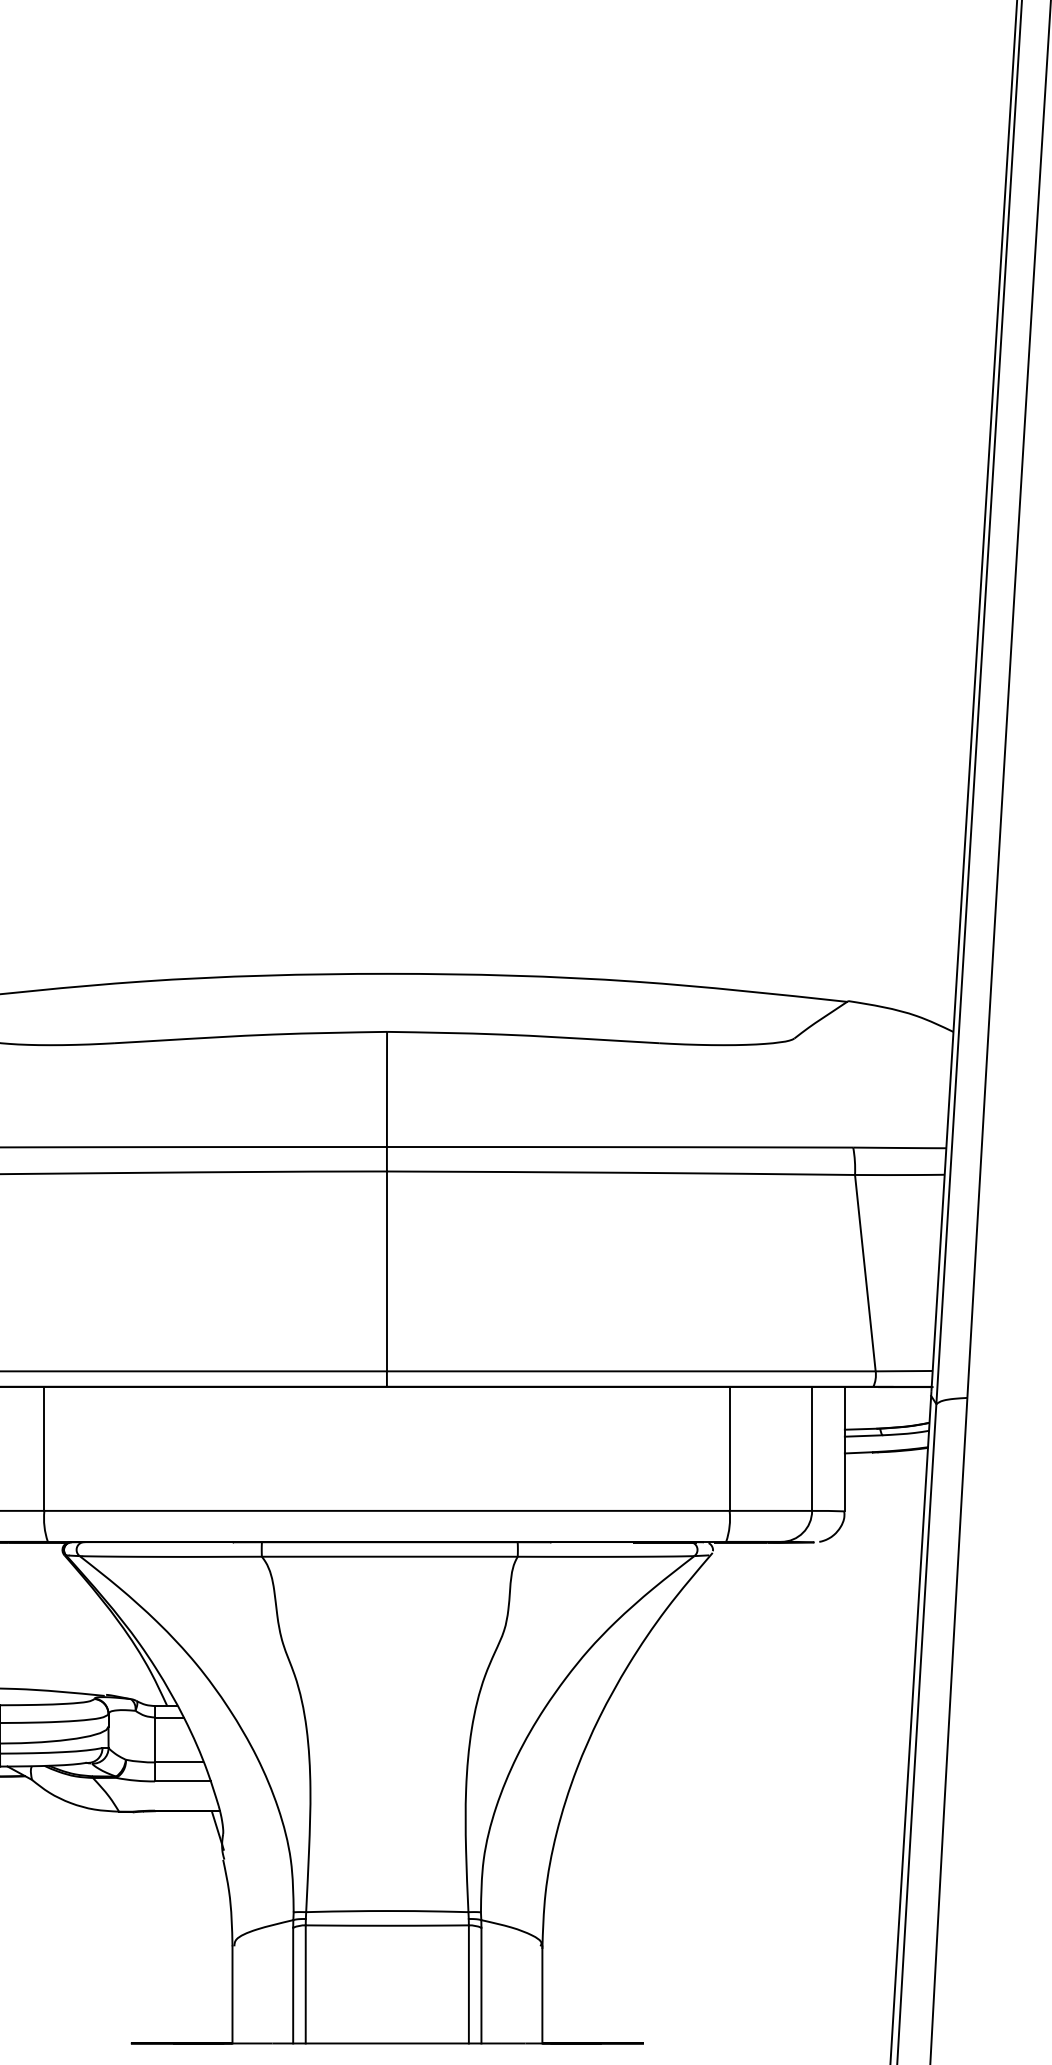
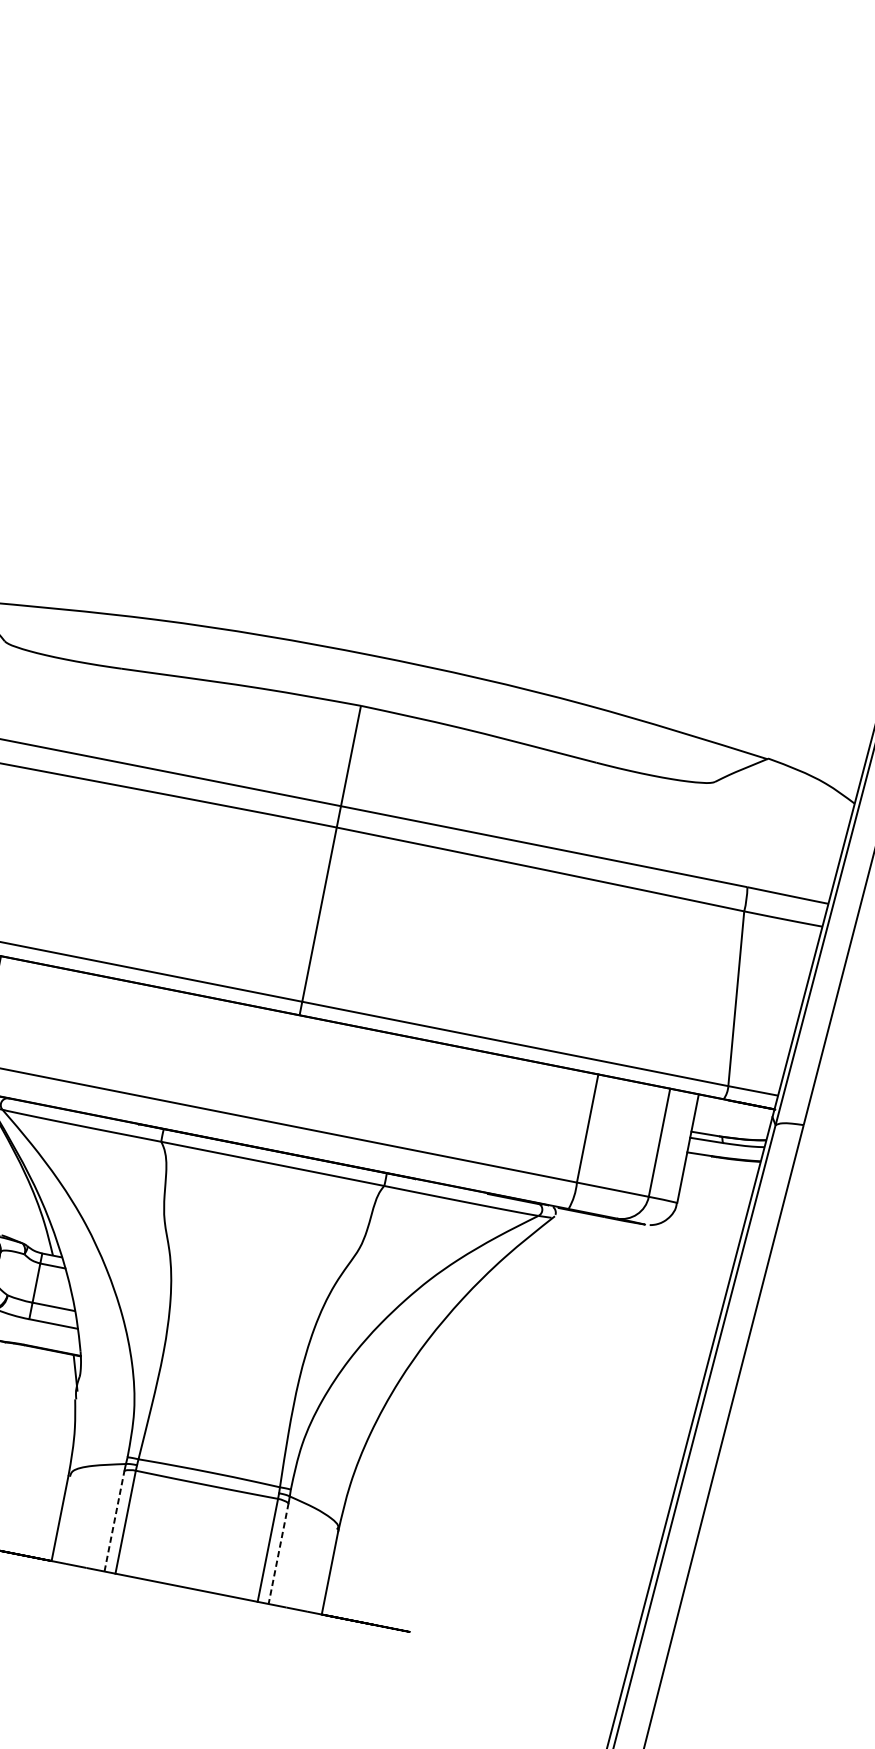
line: (293, 1985) -> (114, 1521), solid -> dashed
line: (481, 1985) -> (278, 1553), solid -> dashed

